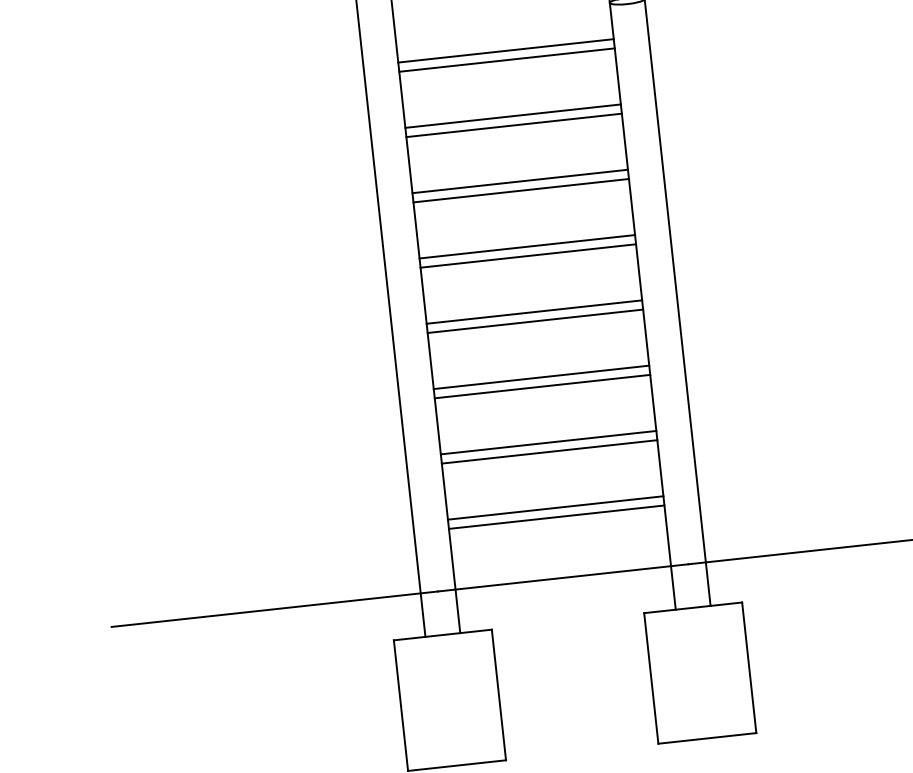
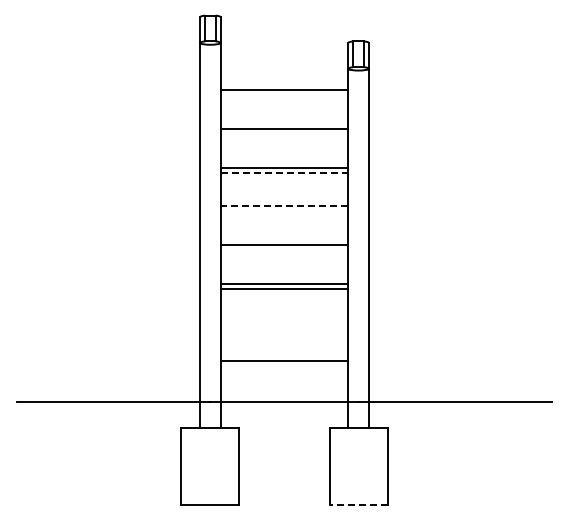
line: (507, 59) -> (284, 95), removed
line: (514, 125) -> (284, 134), removed
line: (521, 191) -> (284, 173), solid -> dashed
line: (527, 247) -> (284, 206), solid -> dashed
line: (528, 255) -> (284, 211), removed
line: (535, 321) -> (284, 250), removed
line: (548, 443) -> (284, 322), removed
line: (549, 451) -> (284, 327), removed
line: (556, 517) -> (284, 366), removed
line: (707, 738) -> (358, 505), solid -> dashed

